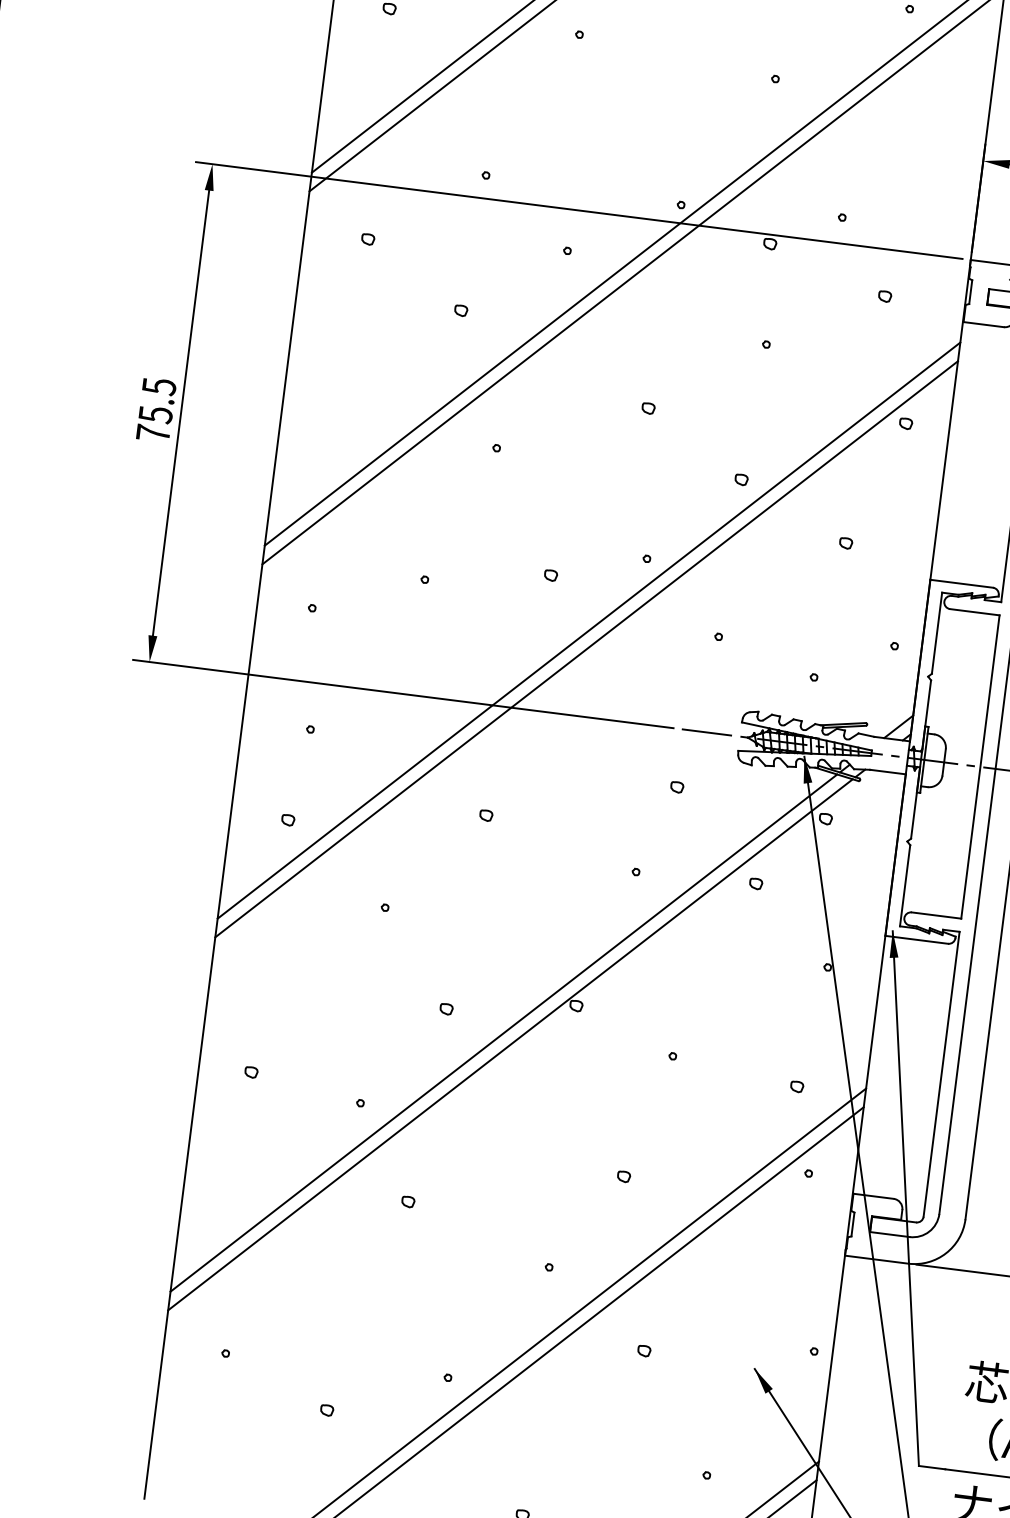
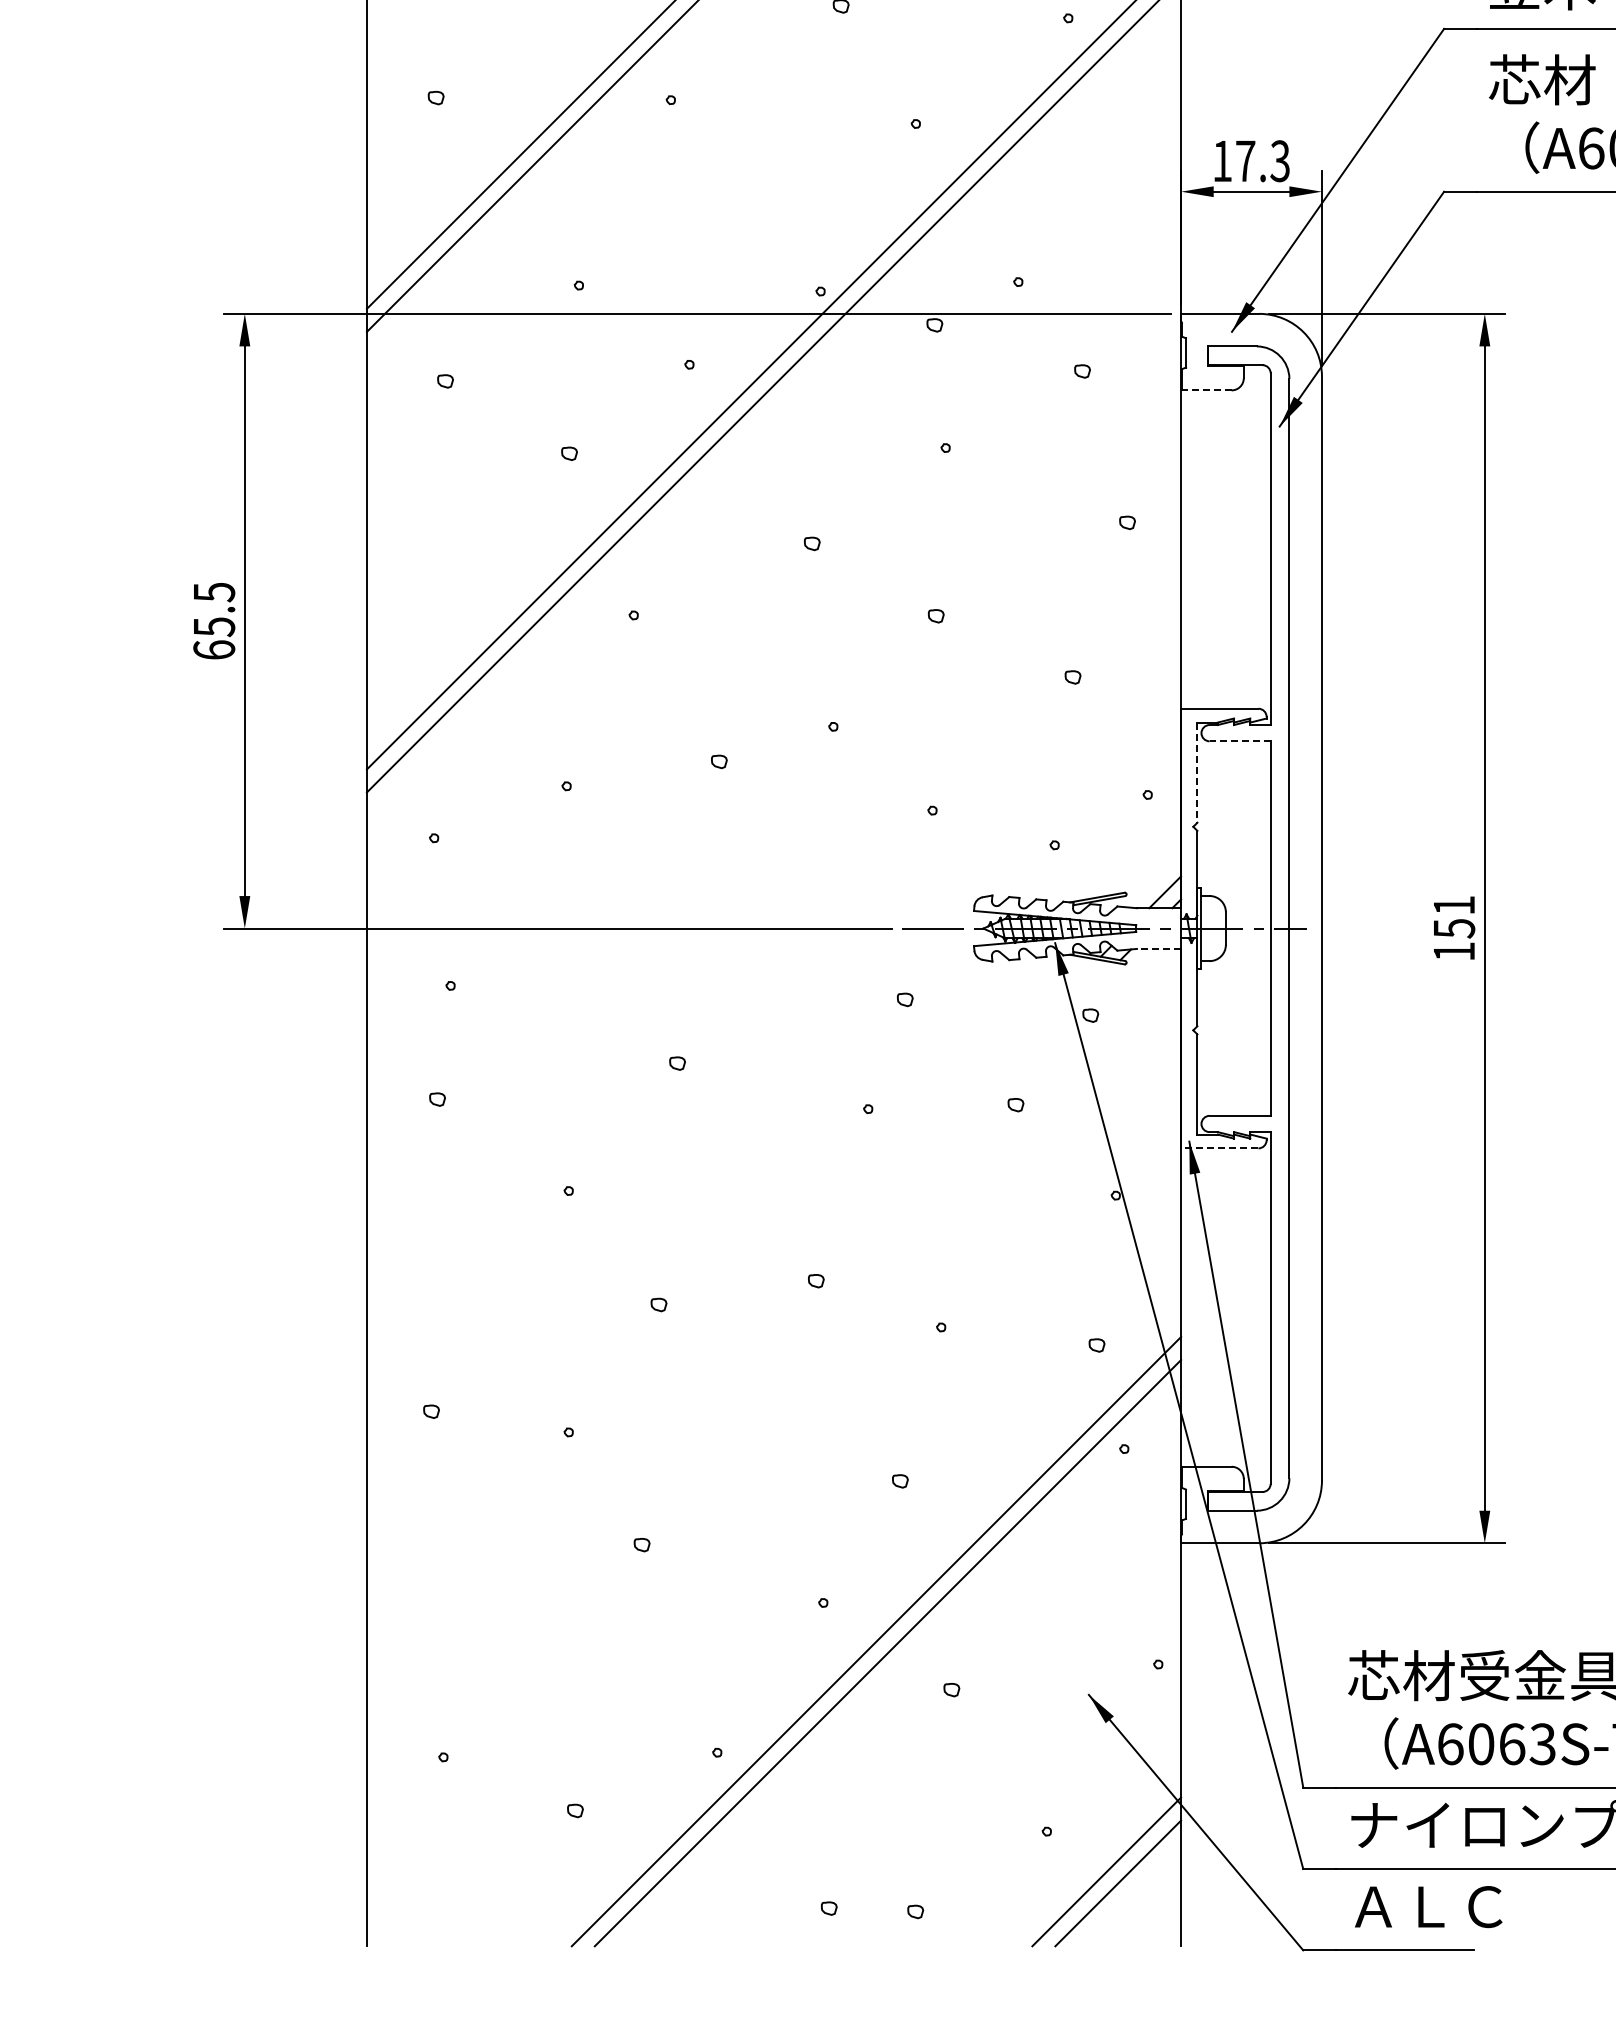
line: (983, 324) -> (1206, 390), solid -> dashed
text: (153, 432) -> (214, 649), 75.5 -> 65.5
line: (975, 612) -> (1240, 741), solid -> dashed
line: (588, 630) -> (773, 822), removed
line: (937, 633) -> (1197, 773), solid -> dashed
line: (586, 648) -> (773, 845), removed
line: (887, 771) -> (1158, 948), solid -> dashed
line: (916, 939) -> (1219, 1148), solid -> dashed
line: (503, 1032) -> (731, 1324), removed
line: (509, 1044) -> (741, 1338), removed

